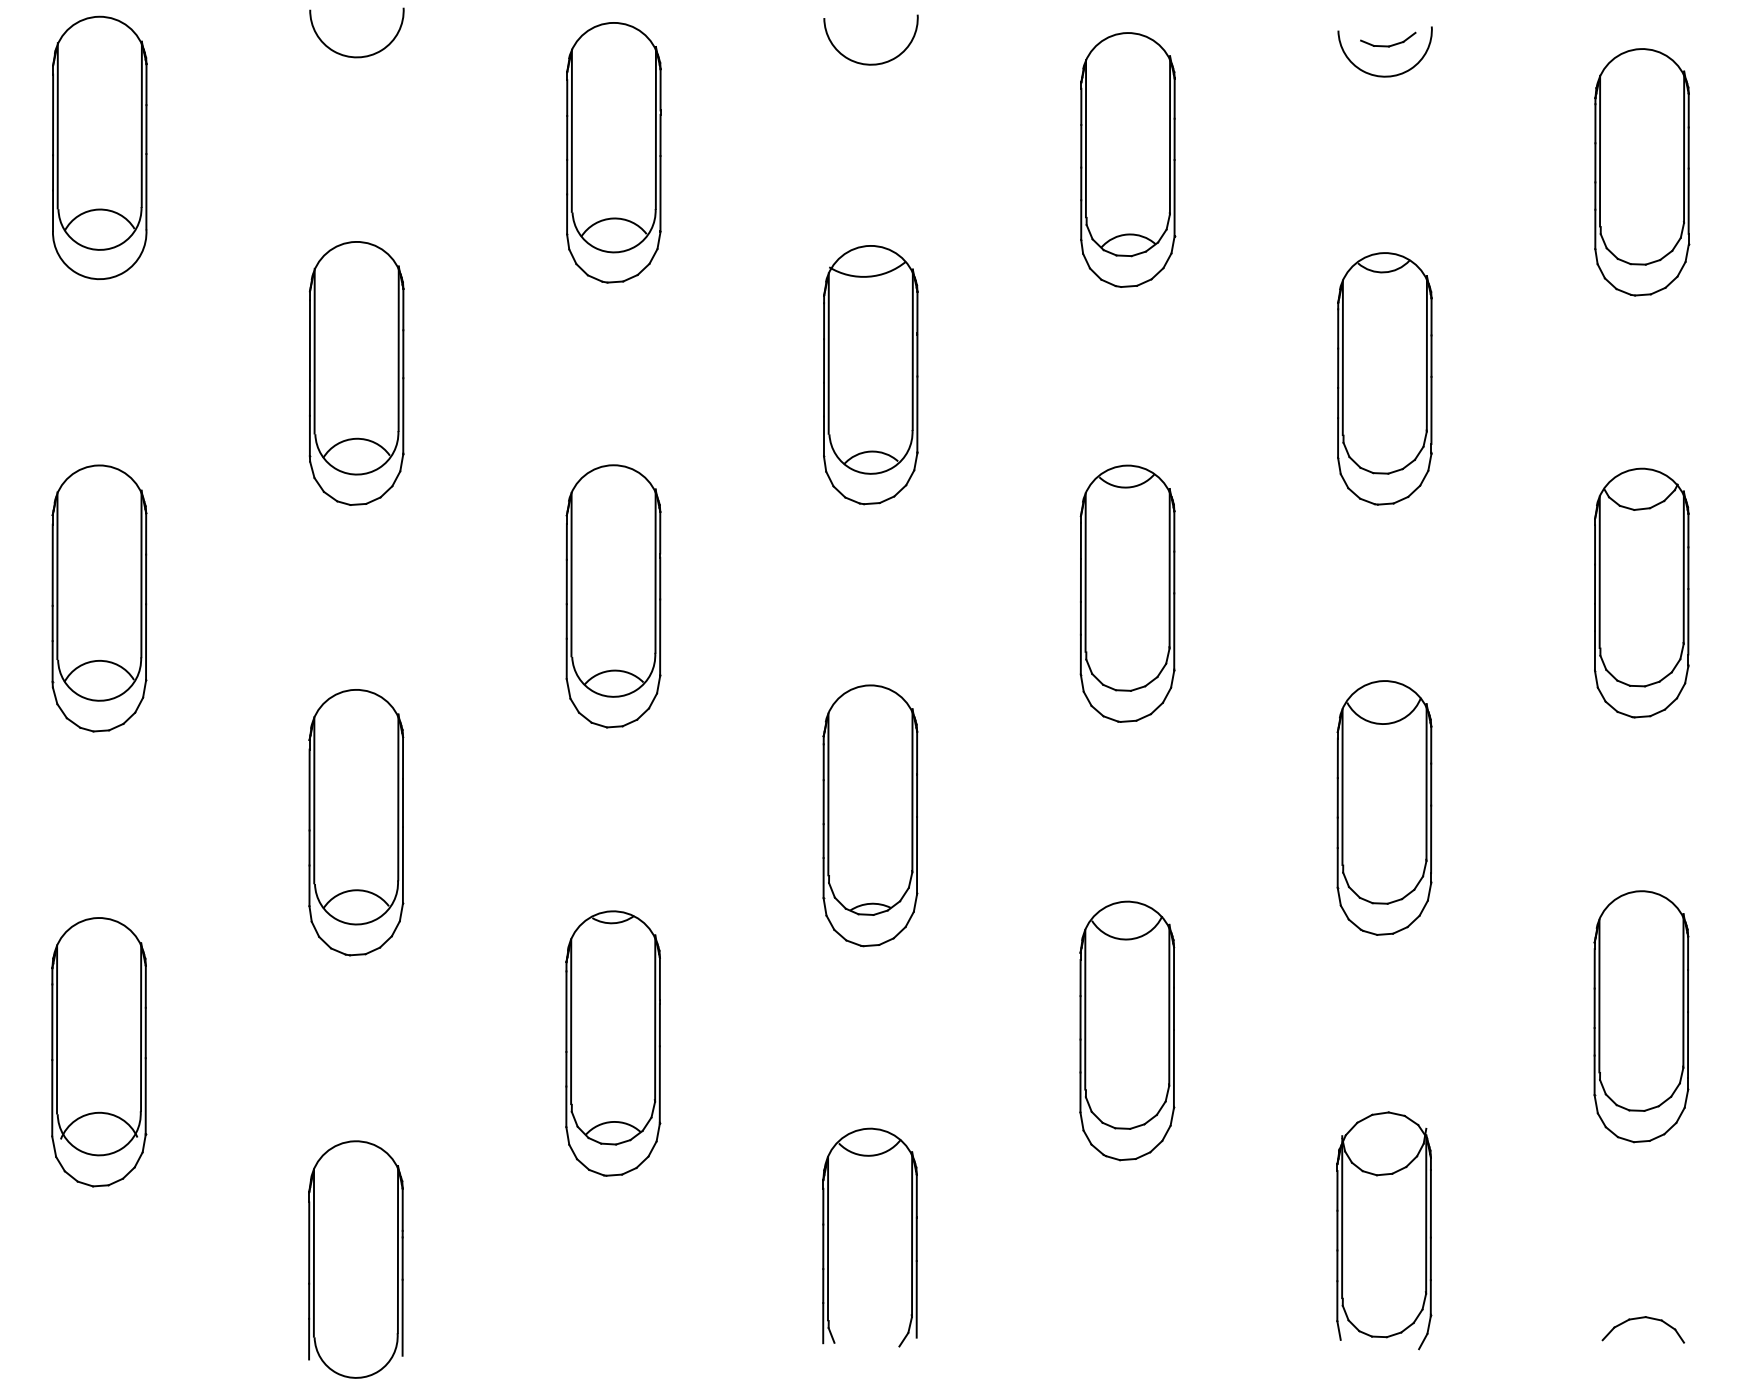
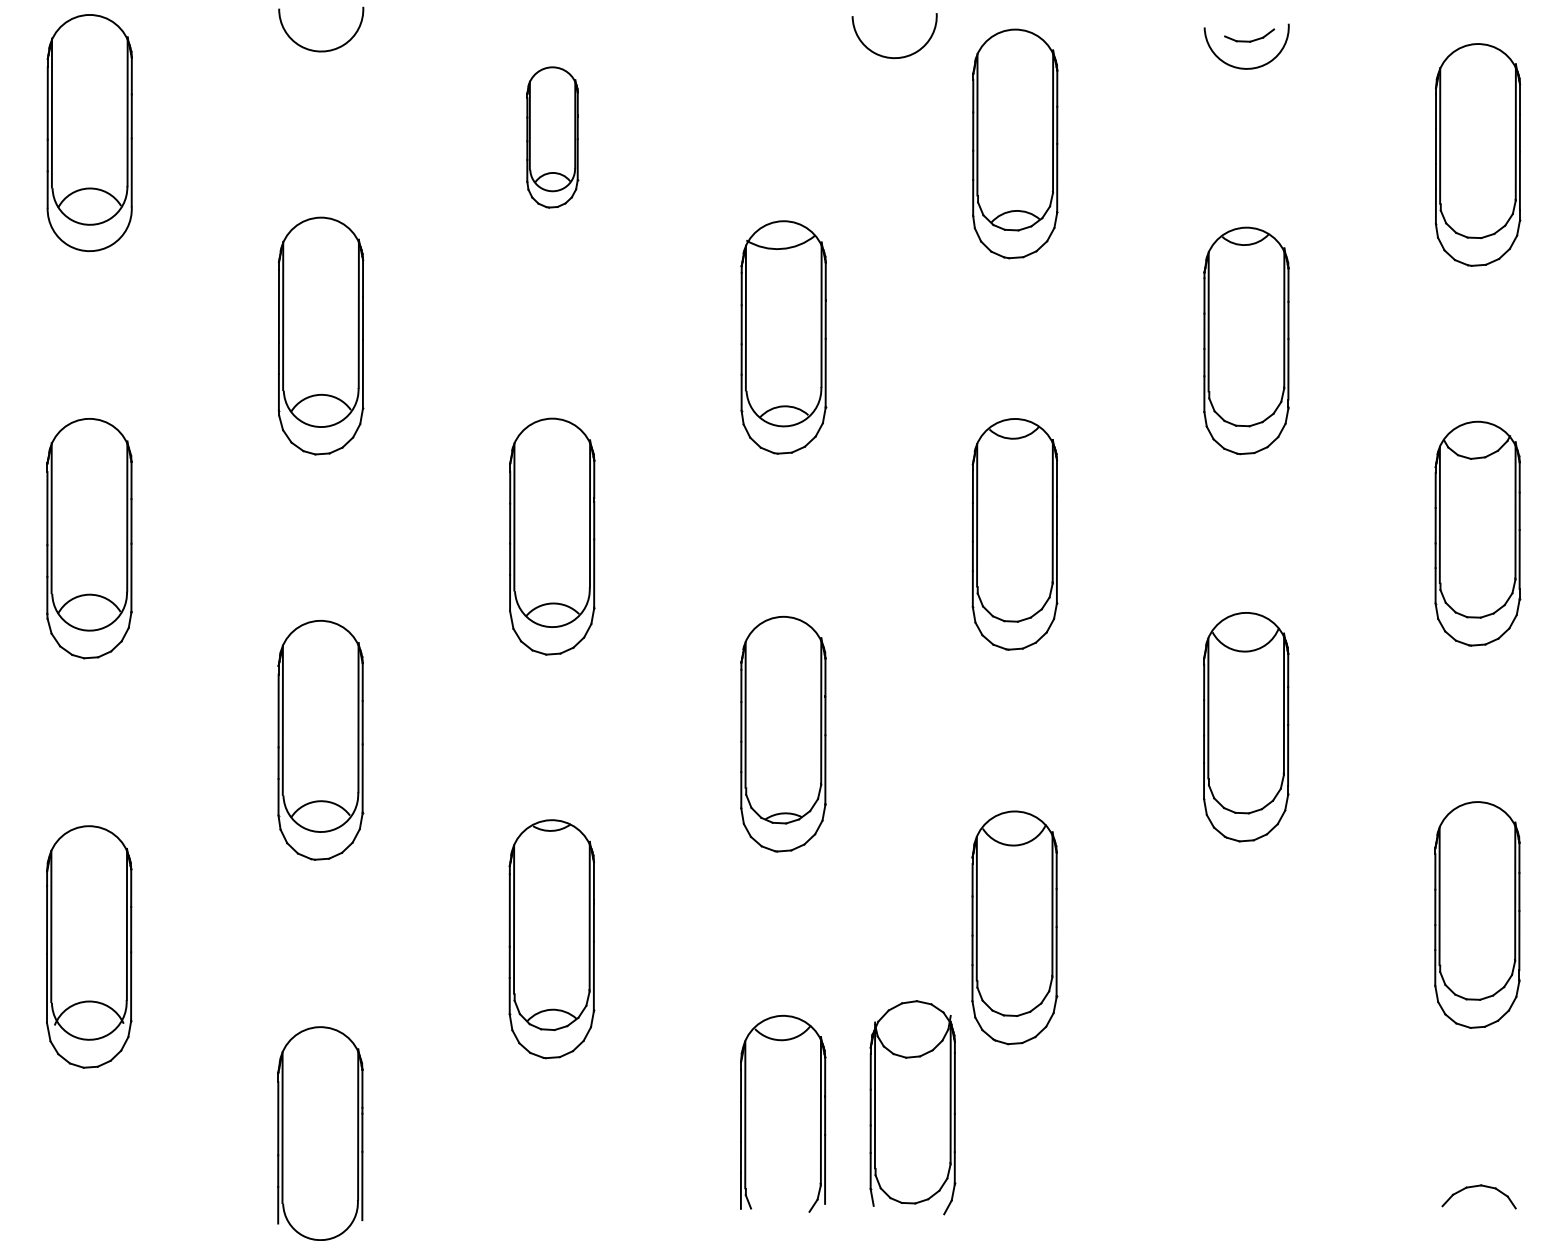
arc: (870, 63) -> (894, 57), moved
part: (613, 152) -> (552, 137), size x0.6
part: (1384, 1230) -> (913, 1107), moved

